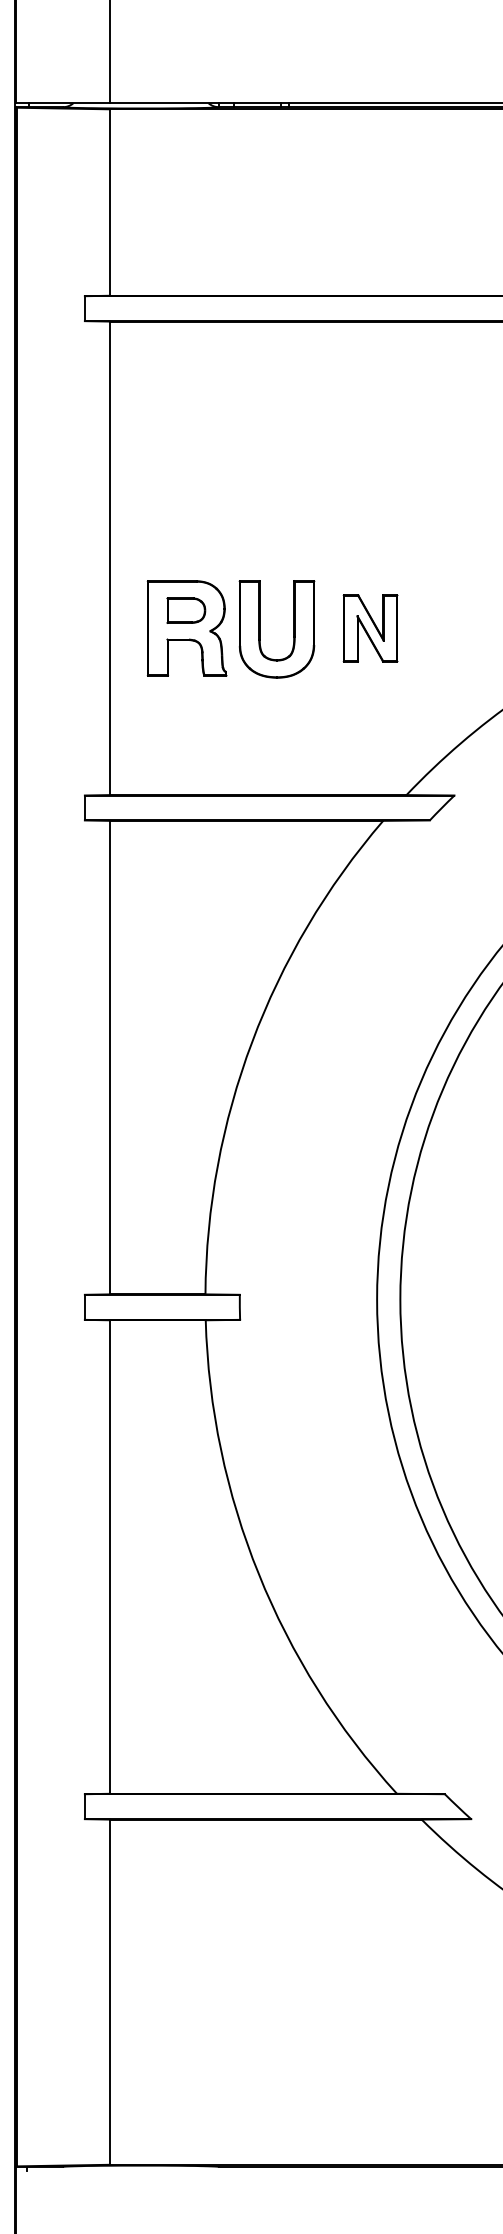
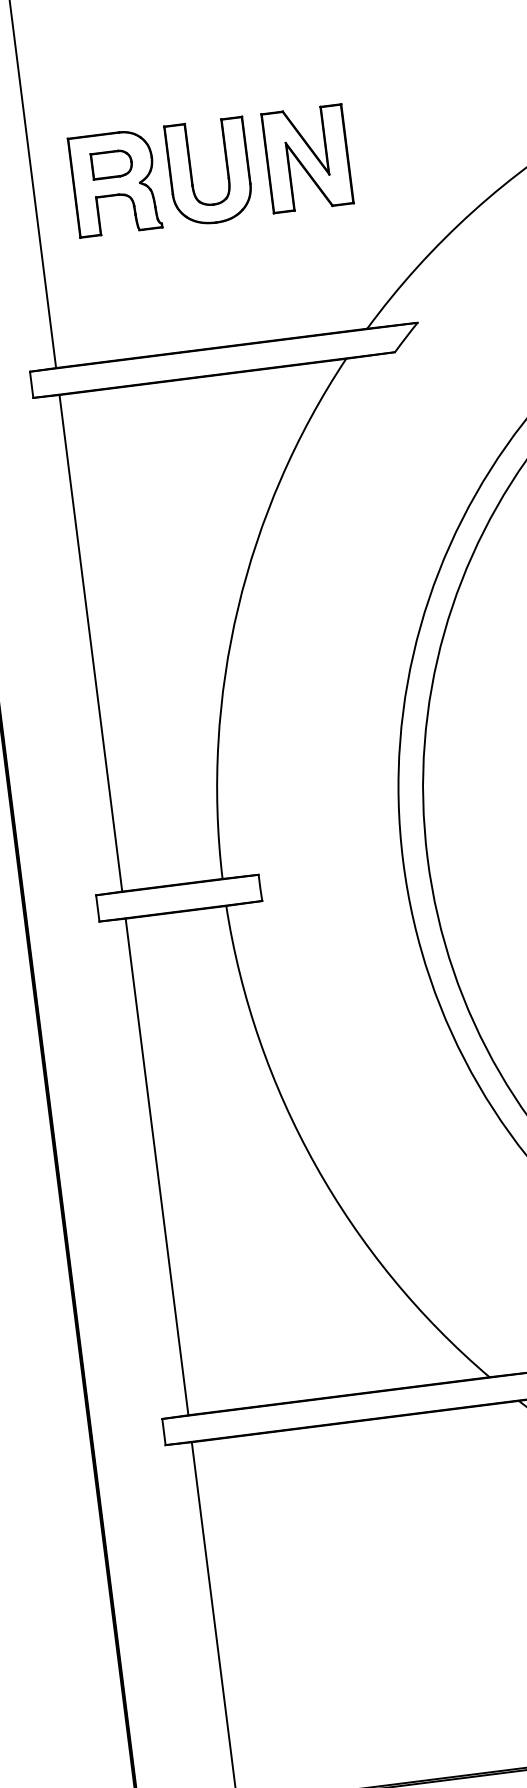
part: (370, 628) -> (307, 158), size x1.43

